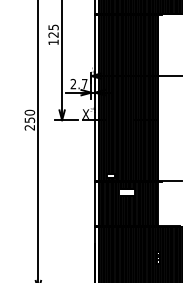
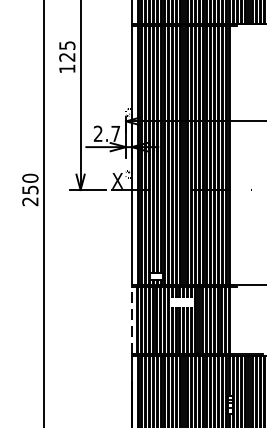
line: (94, 204) -> (130, 321), solid -> dashed

